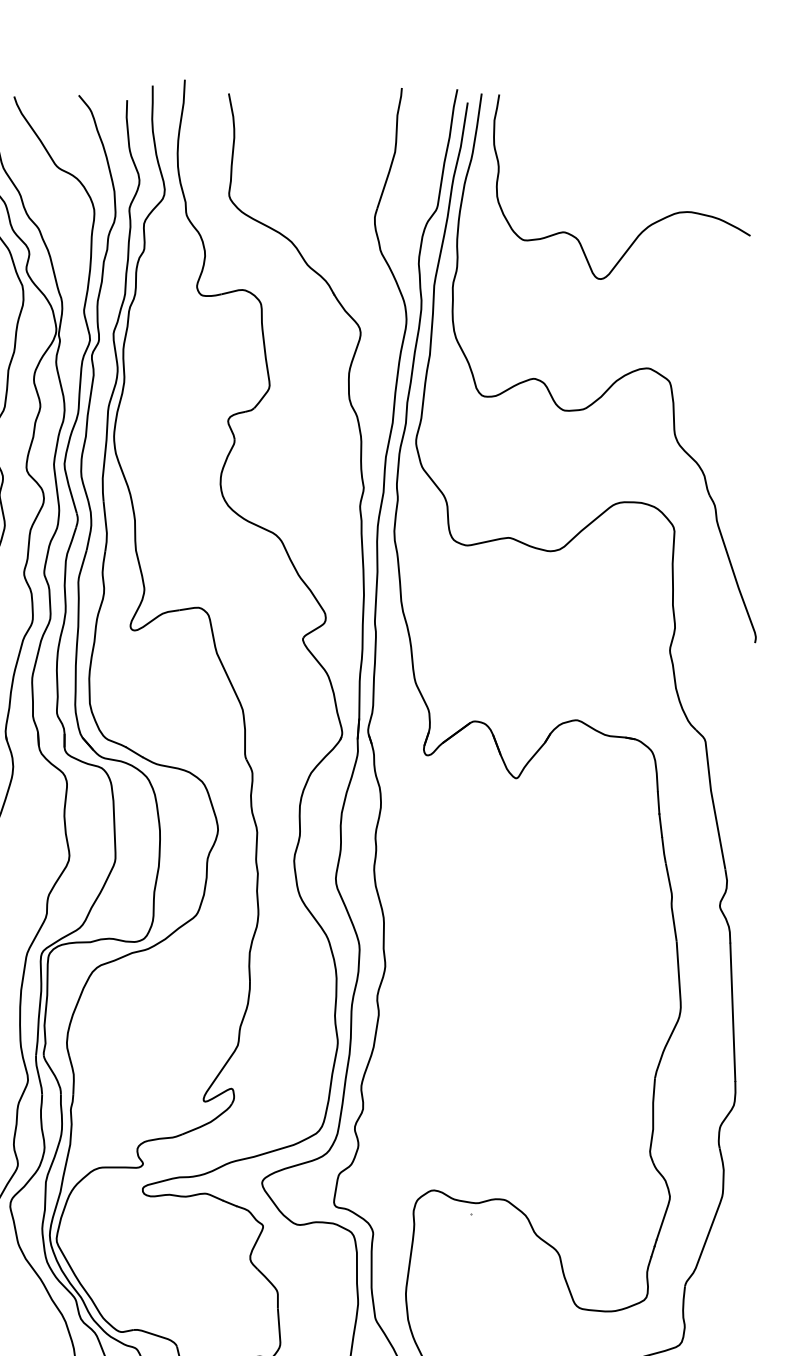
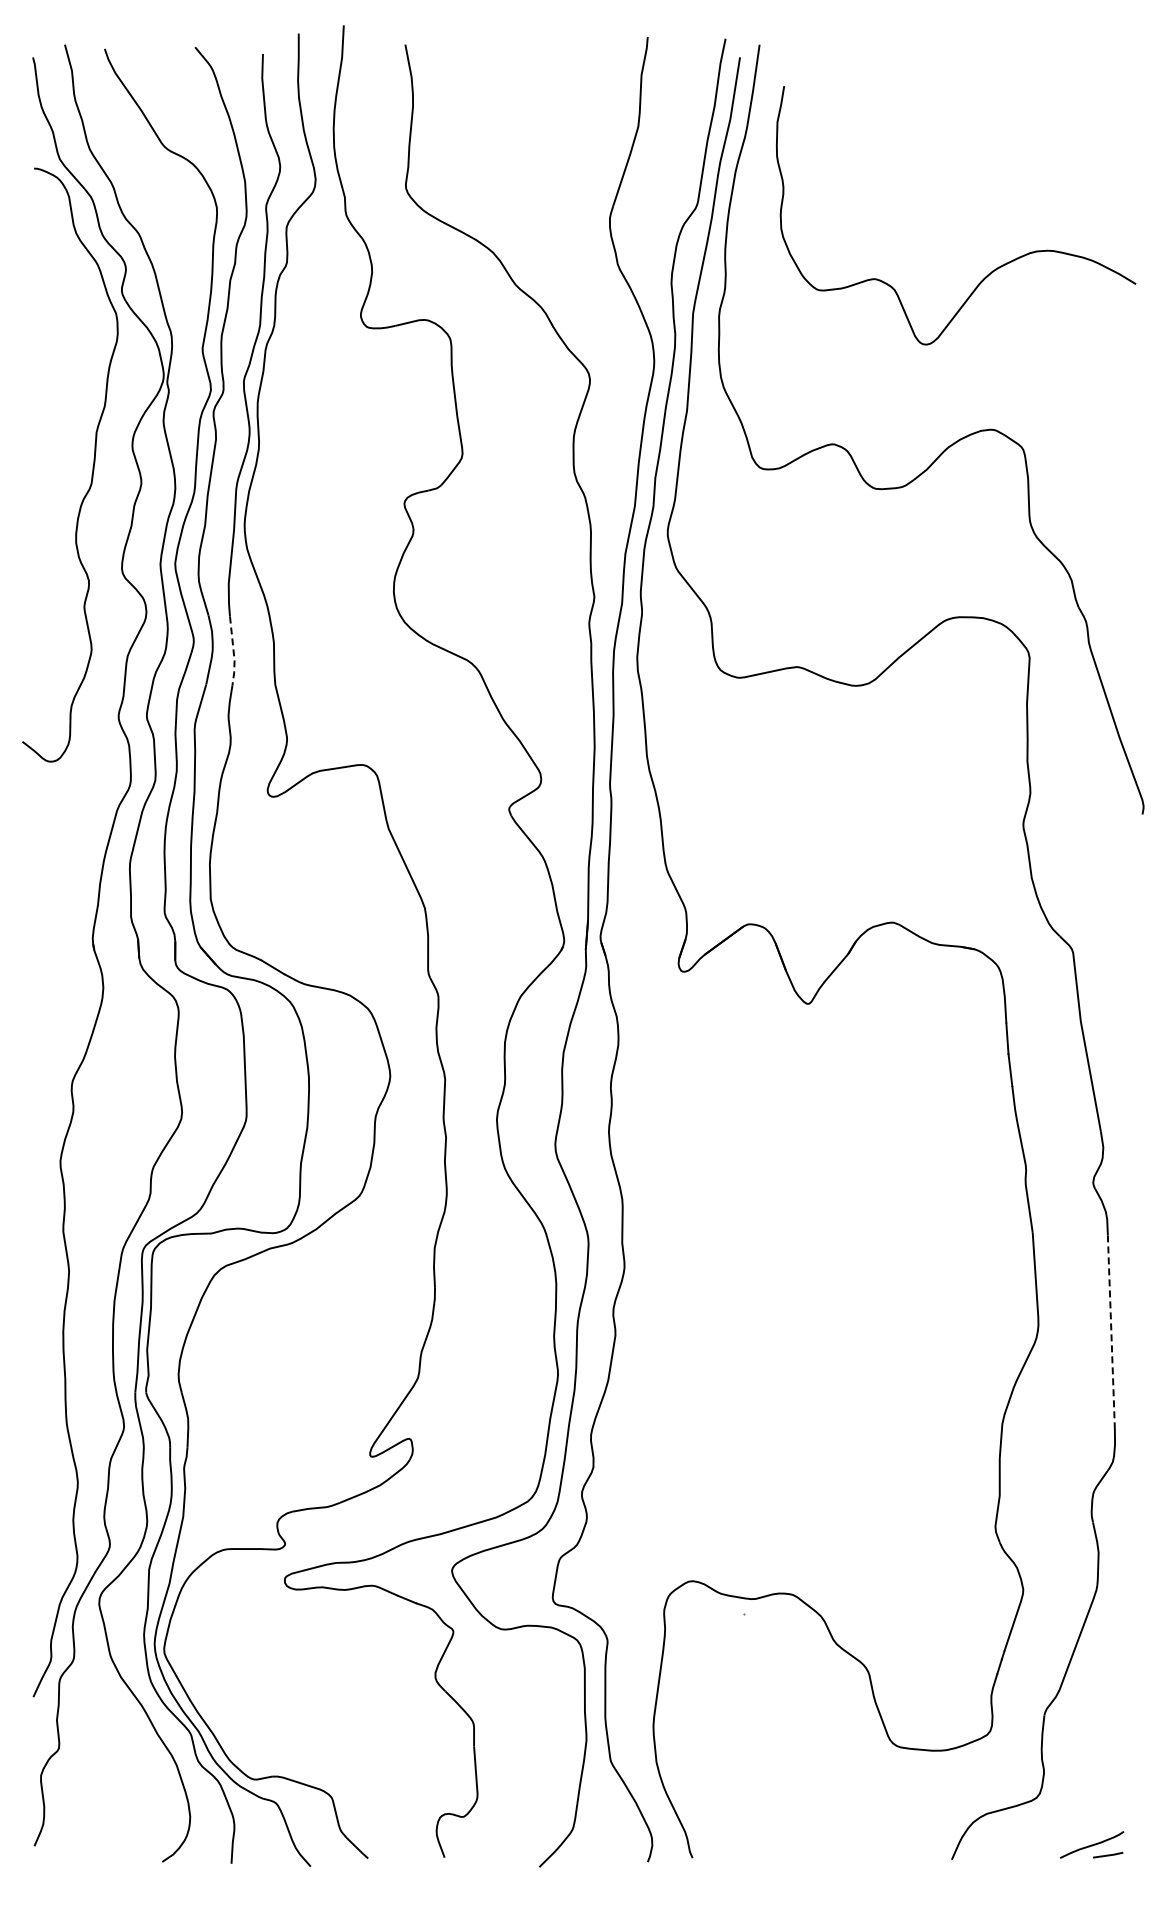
curve: (647, 226) -> (992, 270), moved
line: (106, 527) -> (233, 652), solid -> dashed
line: (732, 1012) -> (1111, 1332), solid -> dashed

